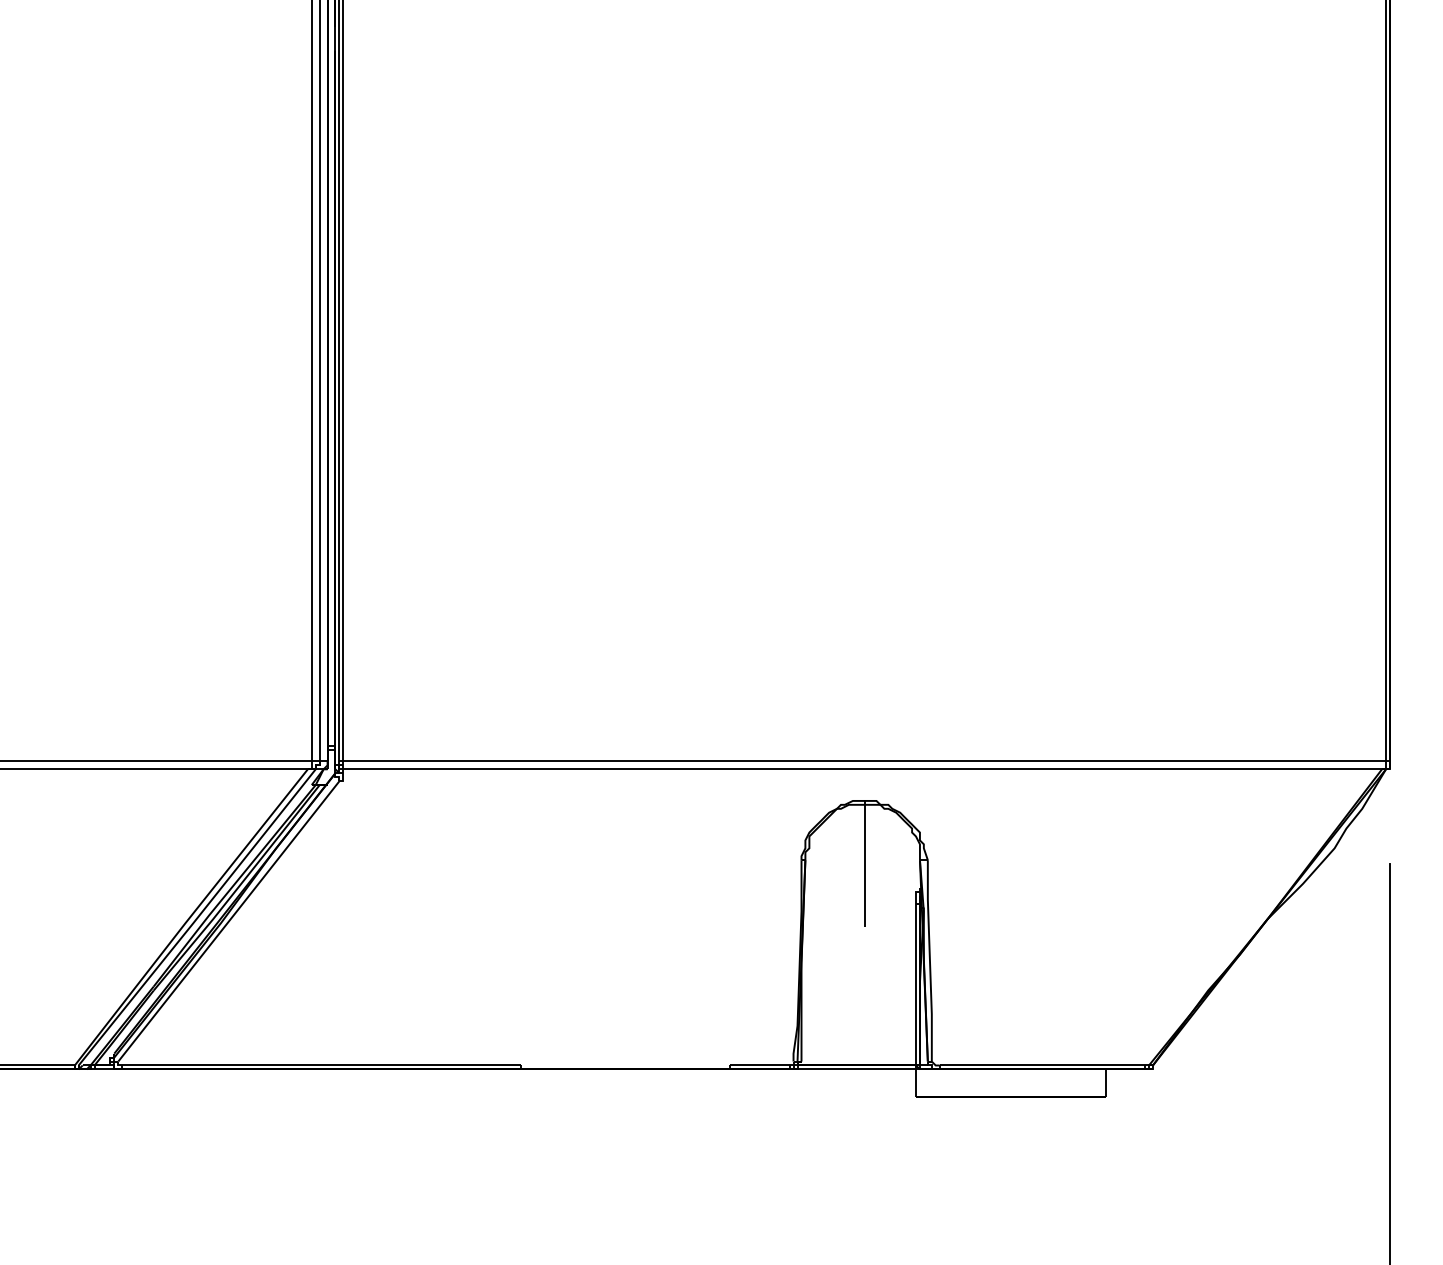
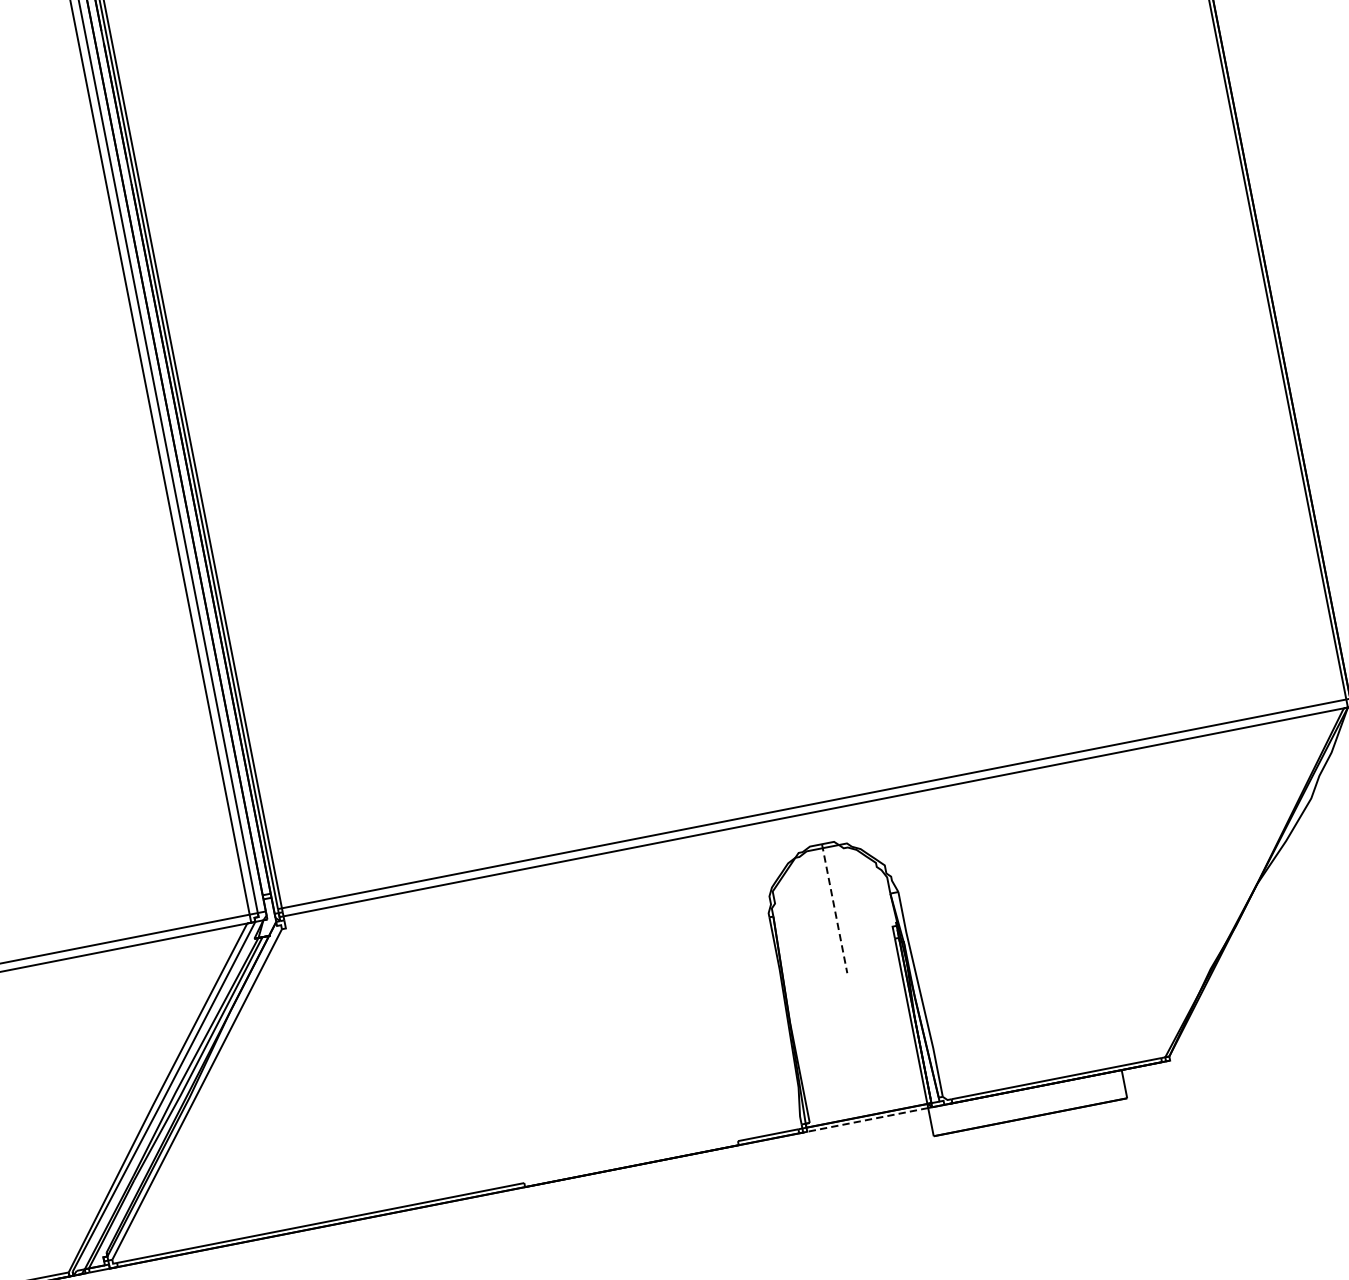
line: (864, 864) -> (834, 909), solid -> dashed
line: (852, 1069) -> (863, 1120), solid -> dashed

